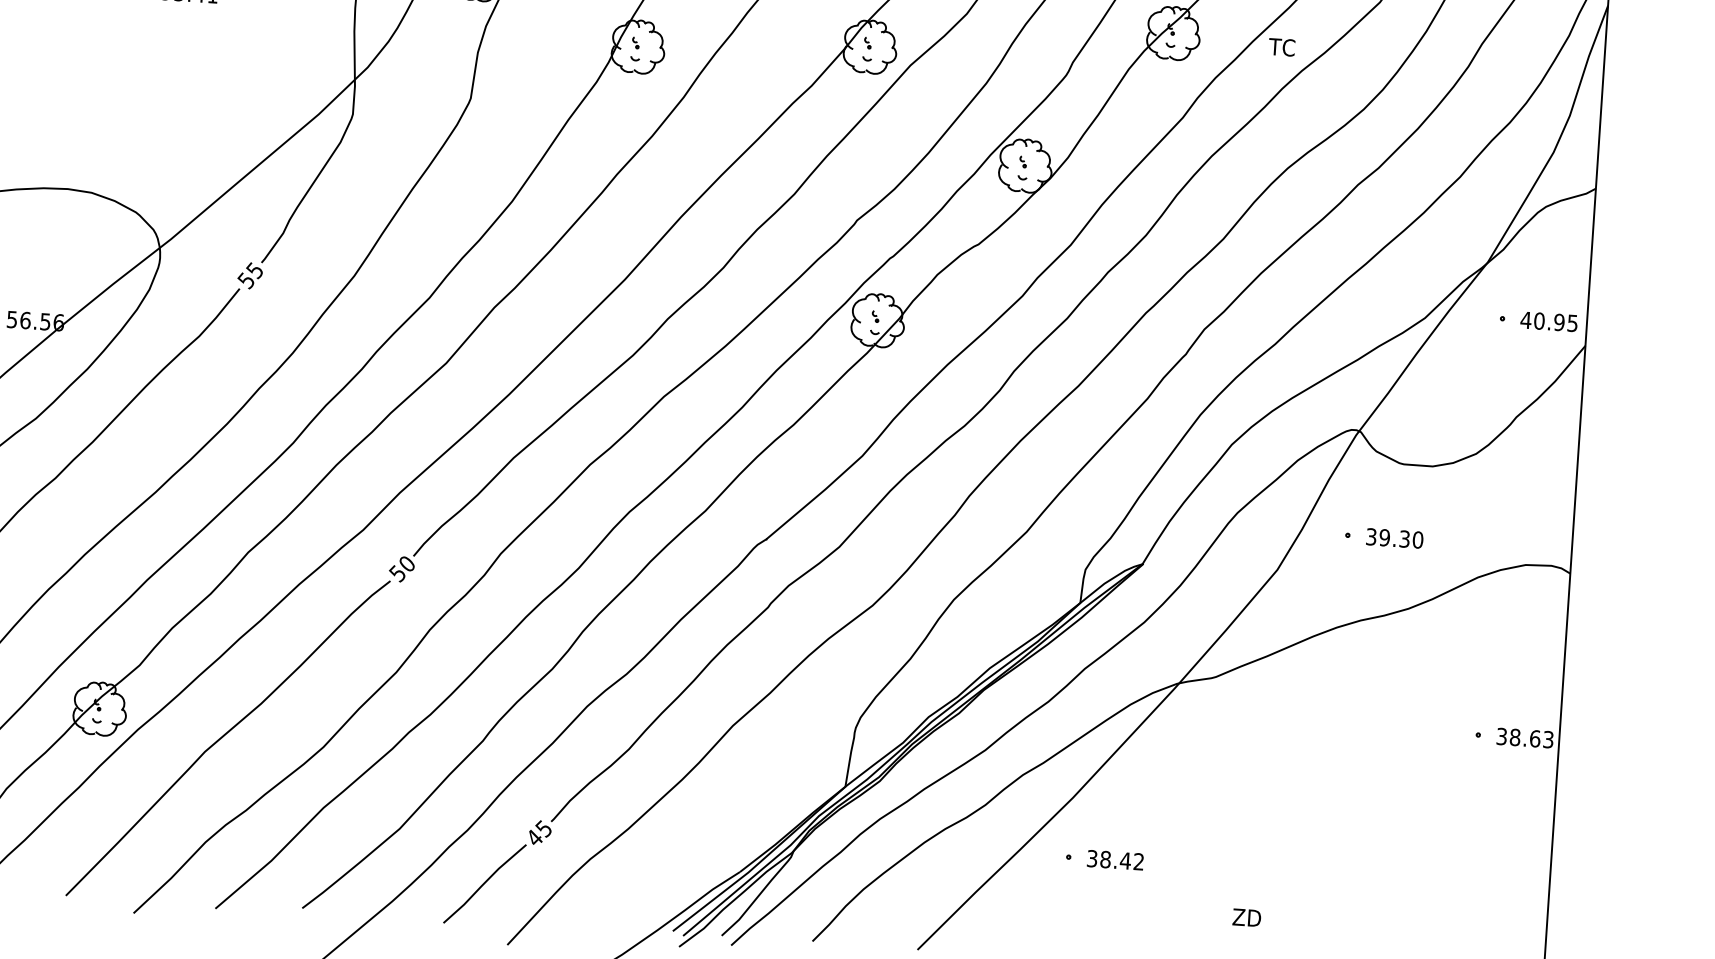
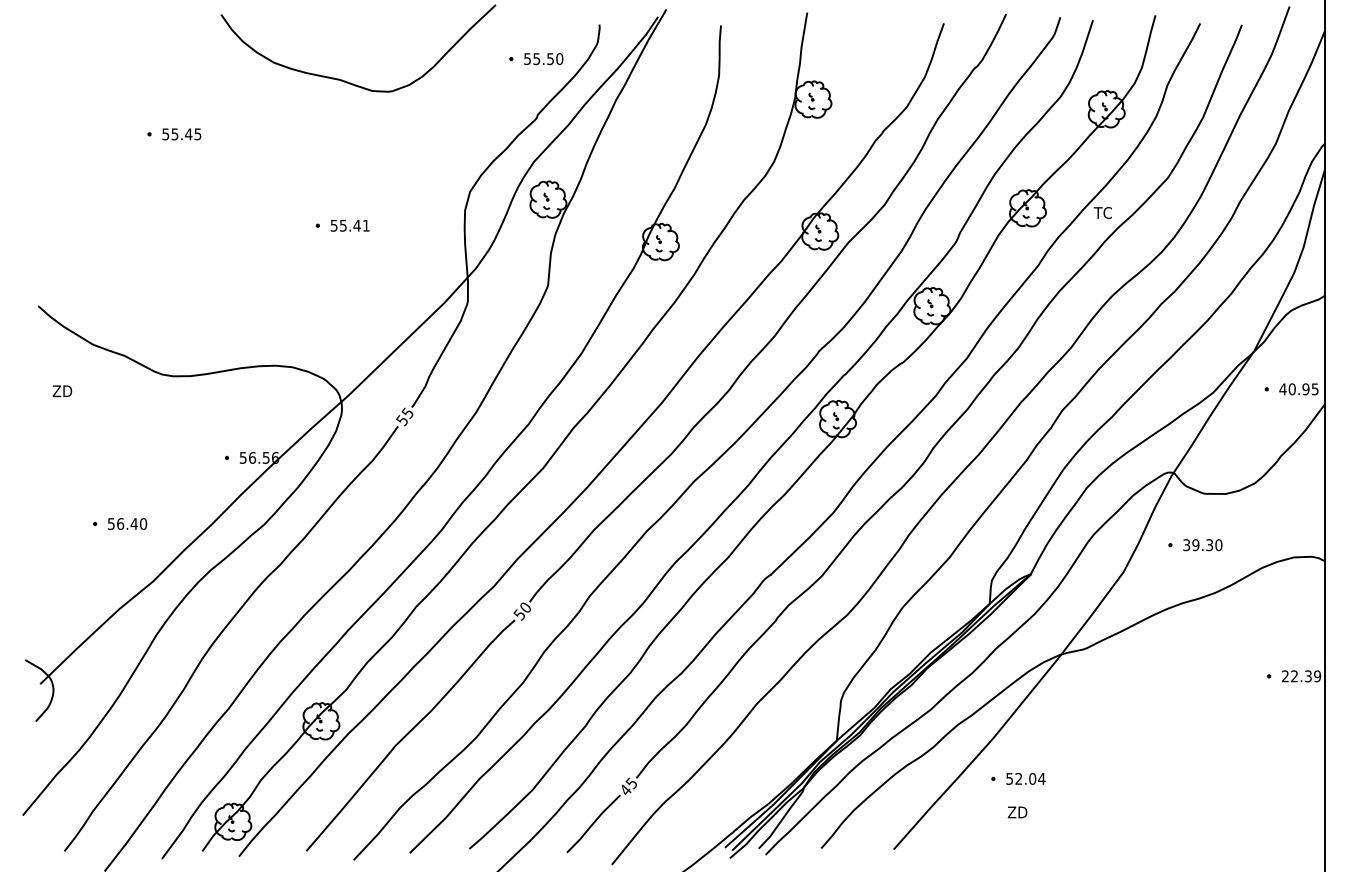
text: (1525, 738) -> (1301, 676), 38.63 -> 22.39
text: (1115, 859) -> (1025, 778), 38.42 -> 52.04
text: (1246, 917) -> (1017, 812), moved

